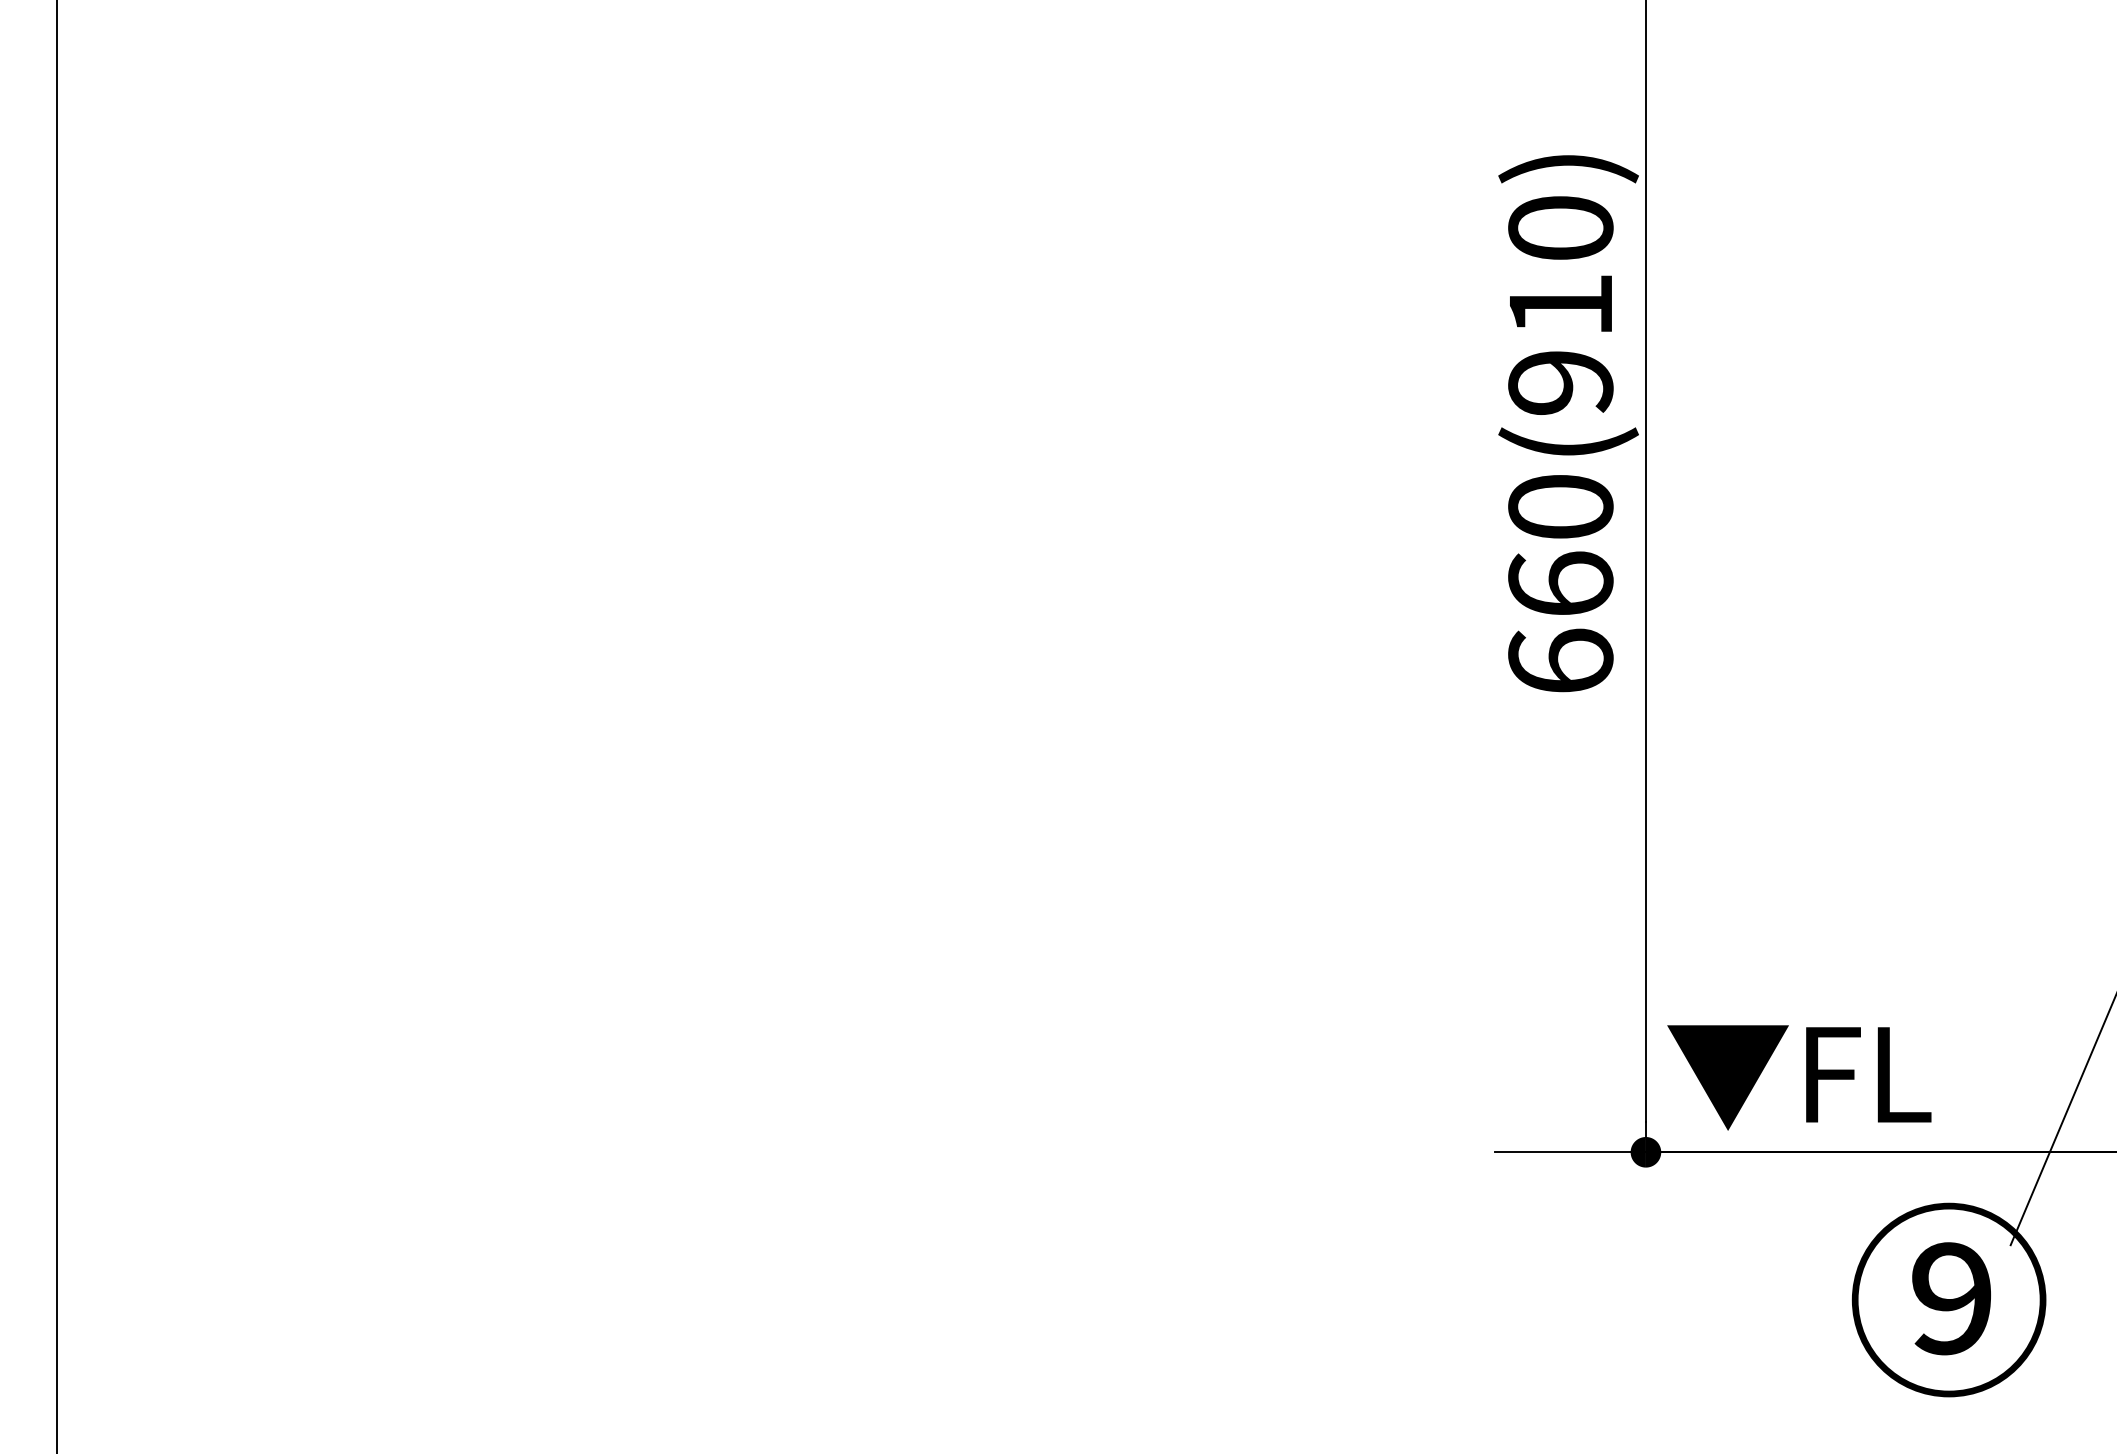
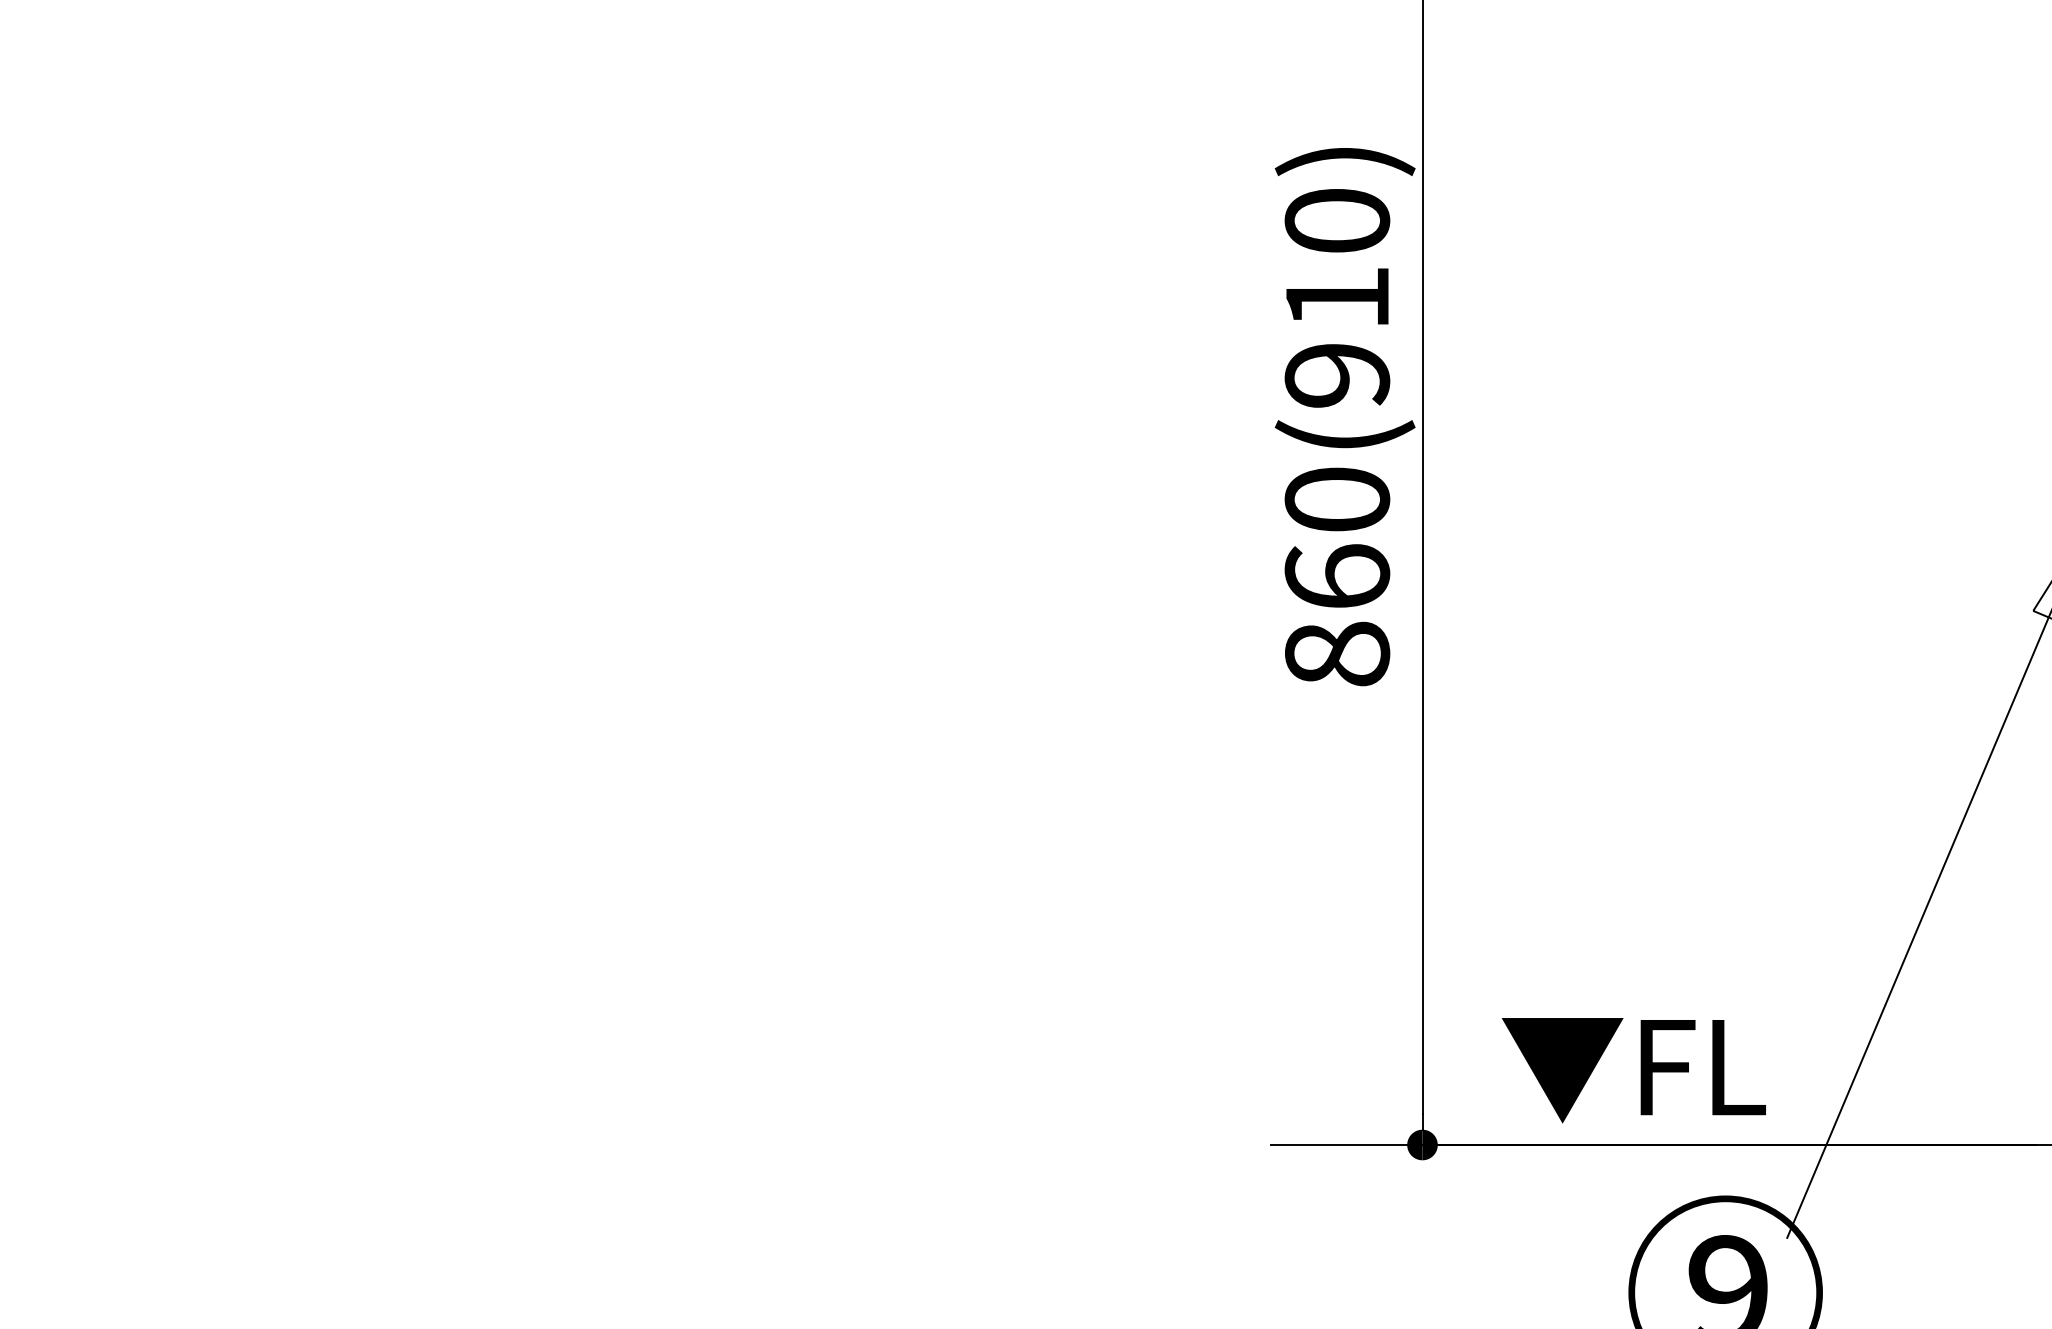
text: (1560, 660) -> (1337, 653), 660(910) -> 860(910)
text: (1799, 1077) -> (1634, 1070), moved

